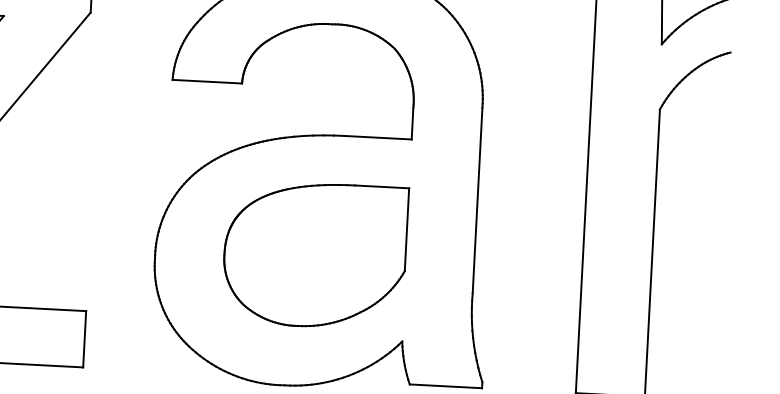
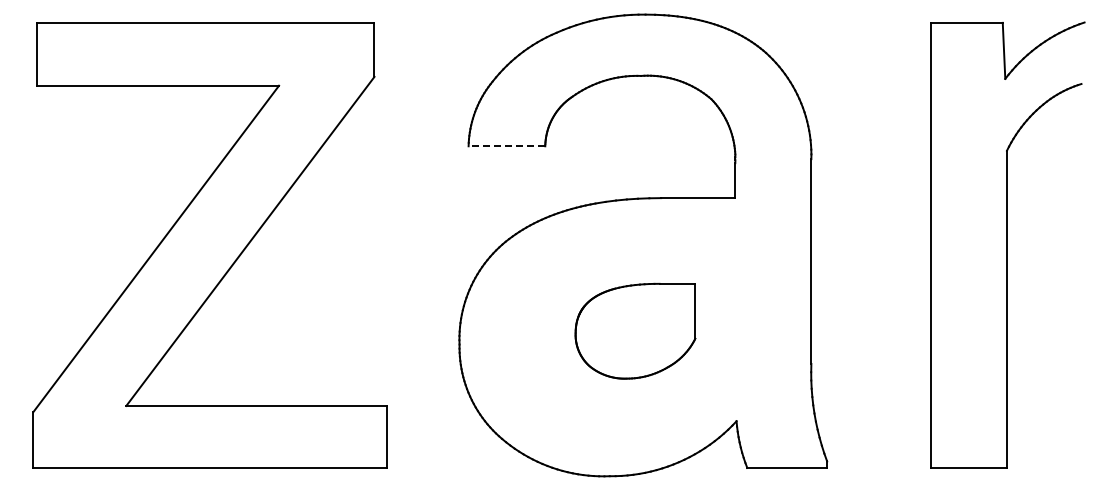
line: (206, 81) -> (506, 146), solid -> dashed
part: (314, 255) -> (635, 331), size x0.6

